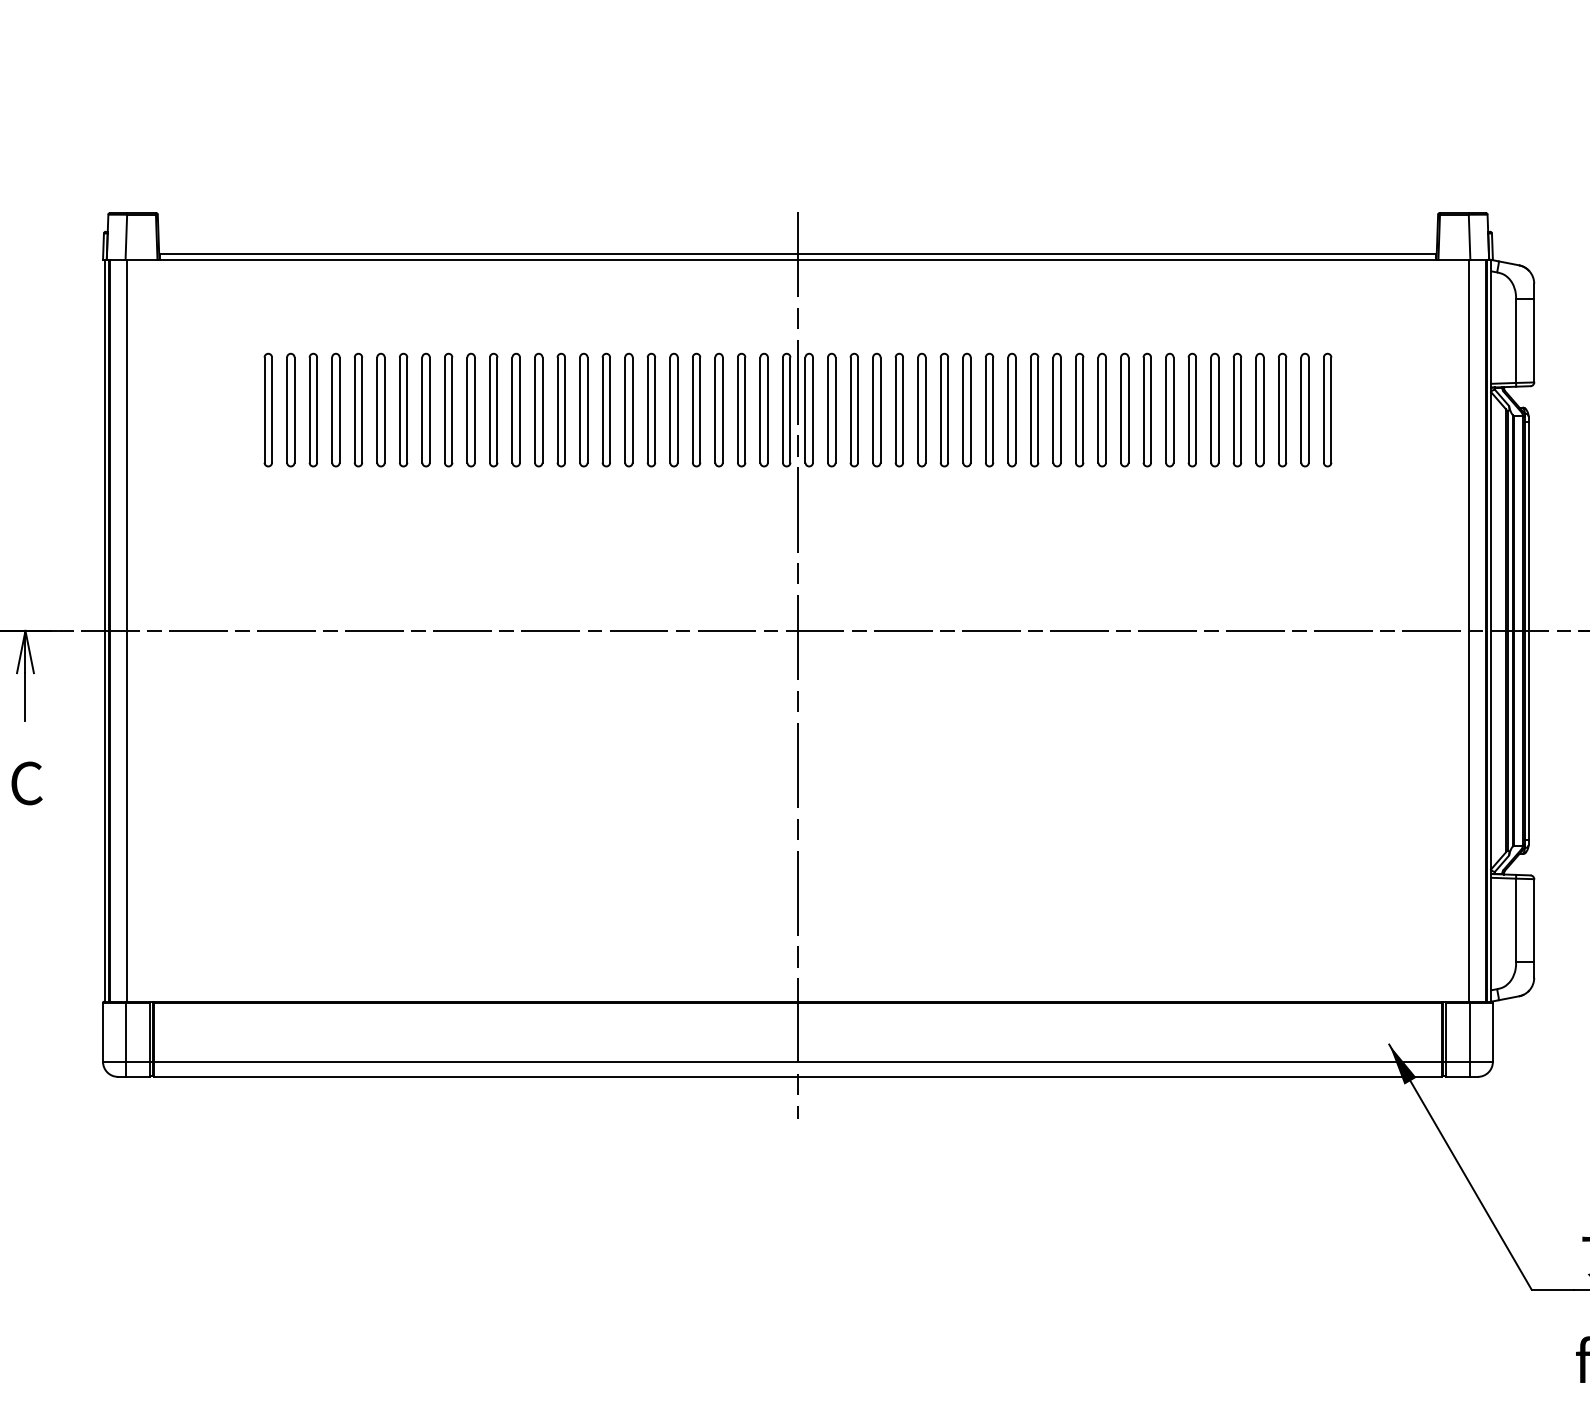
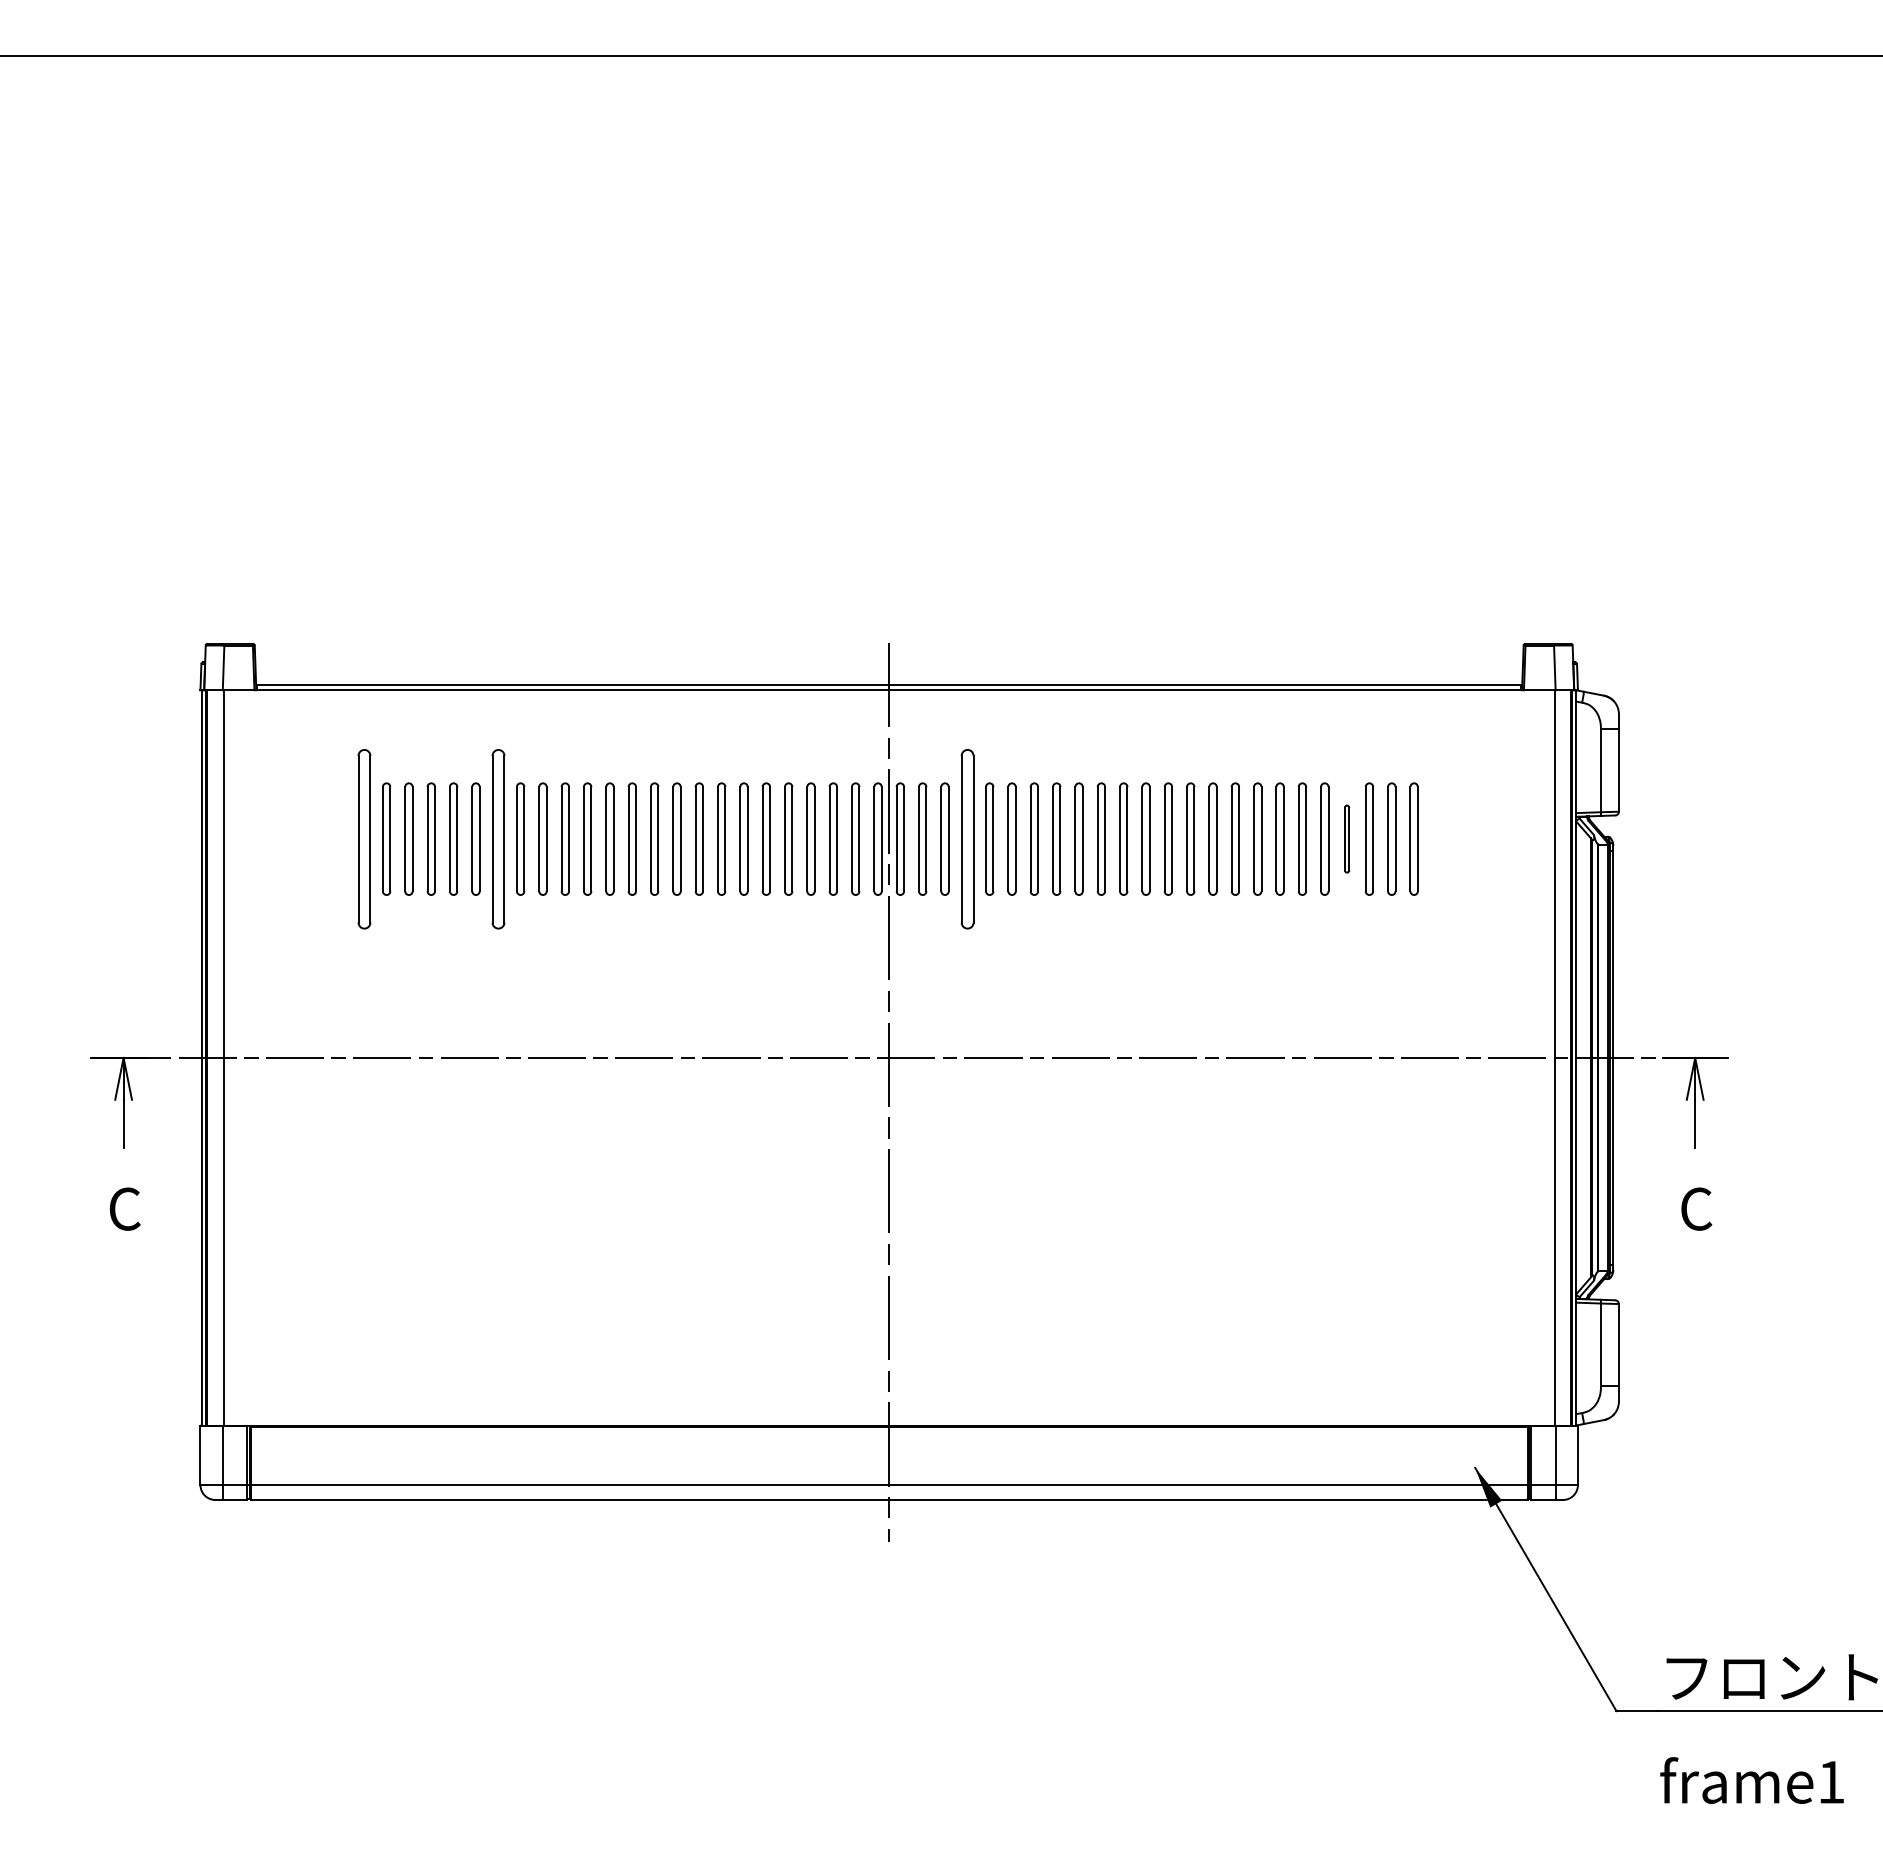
part: (267, 409) -> (363, 838), size x1.6
part: (402, 409) -> (497, 838), size x1.6
part: (875, 409) -> (966, 838), size x1.6
part: (1259, 409) -> (1346, 838), size x0.6

